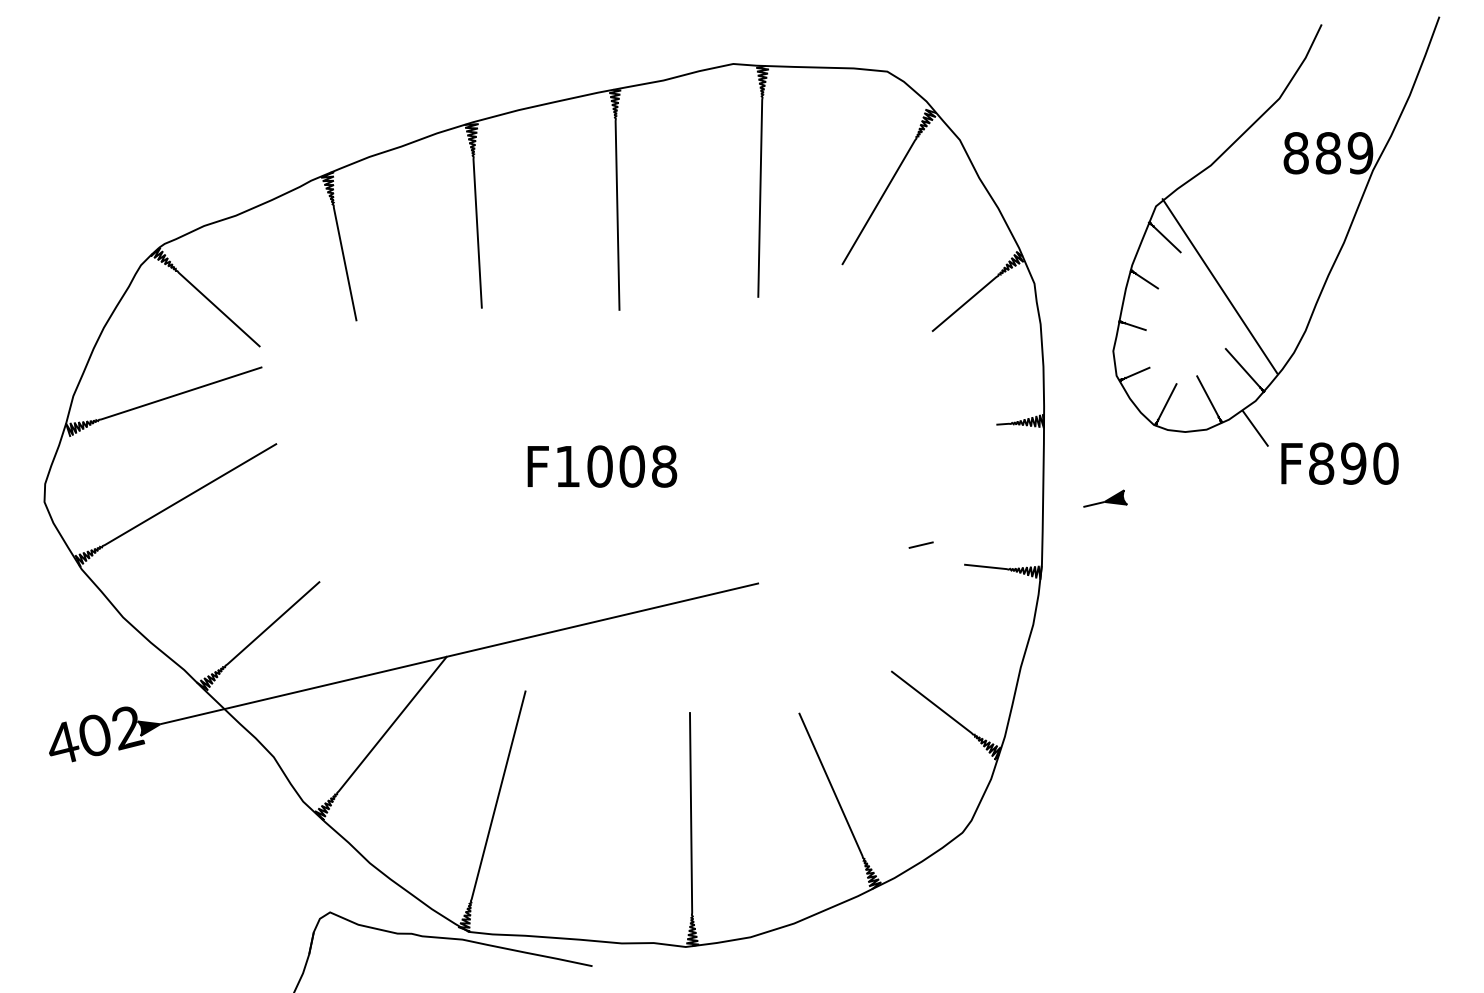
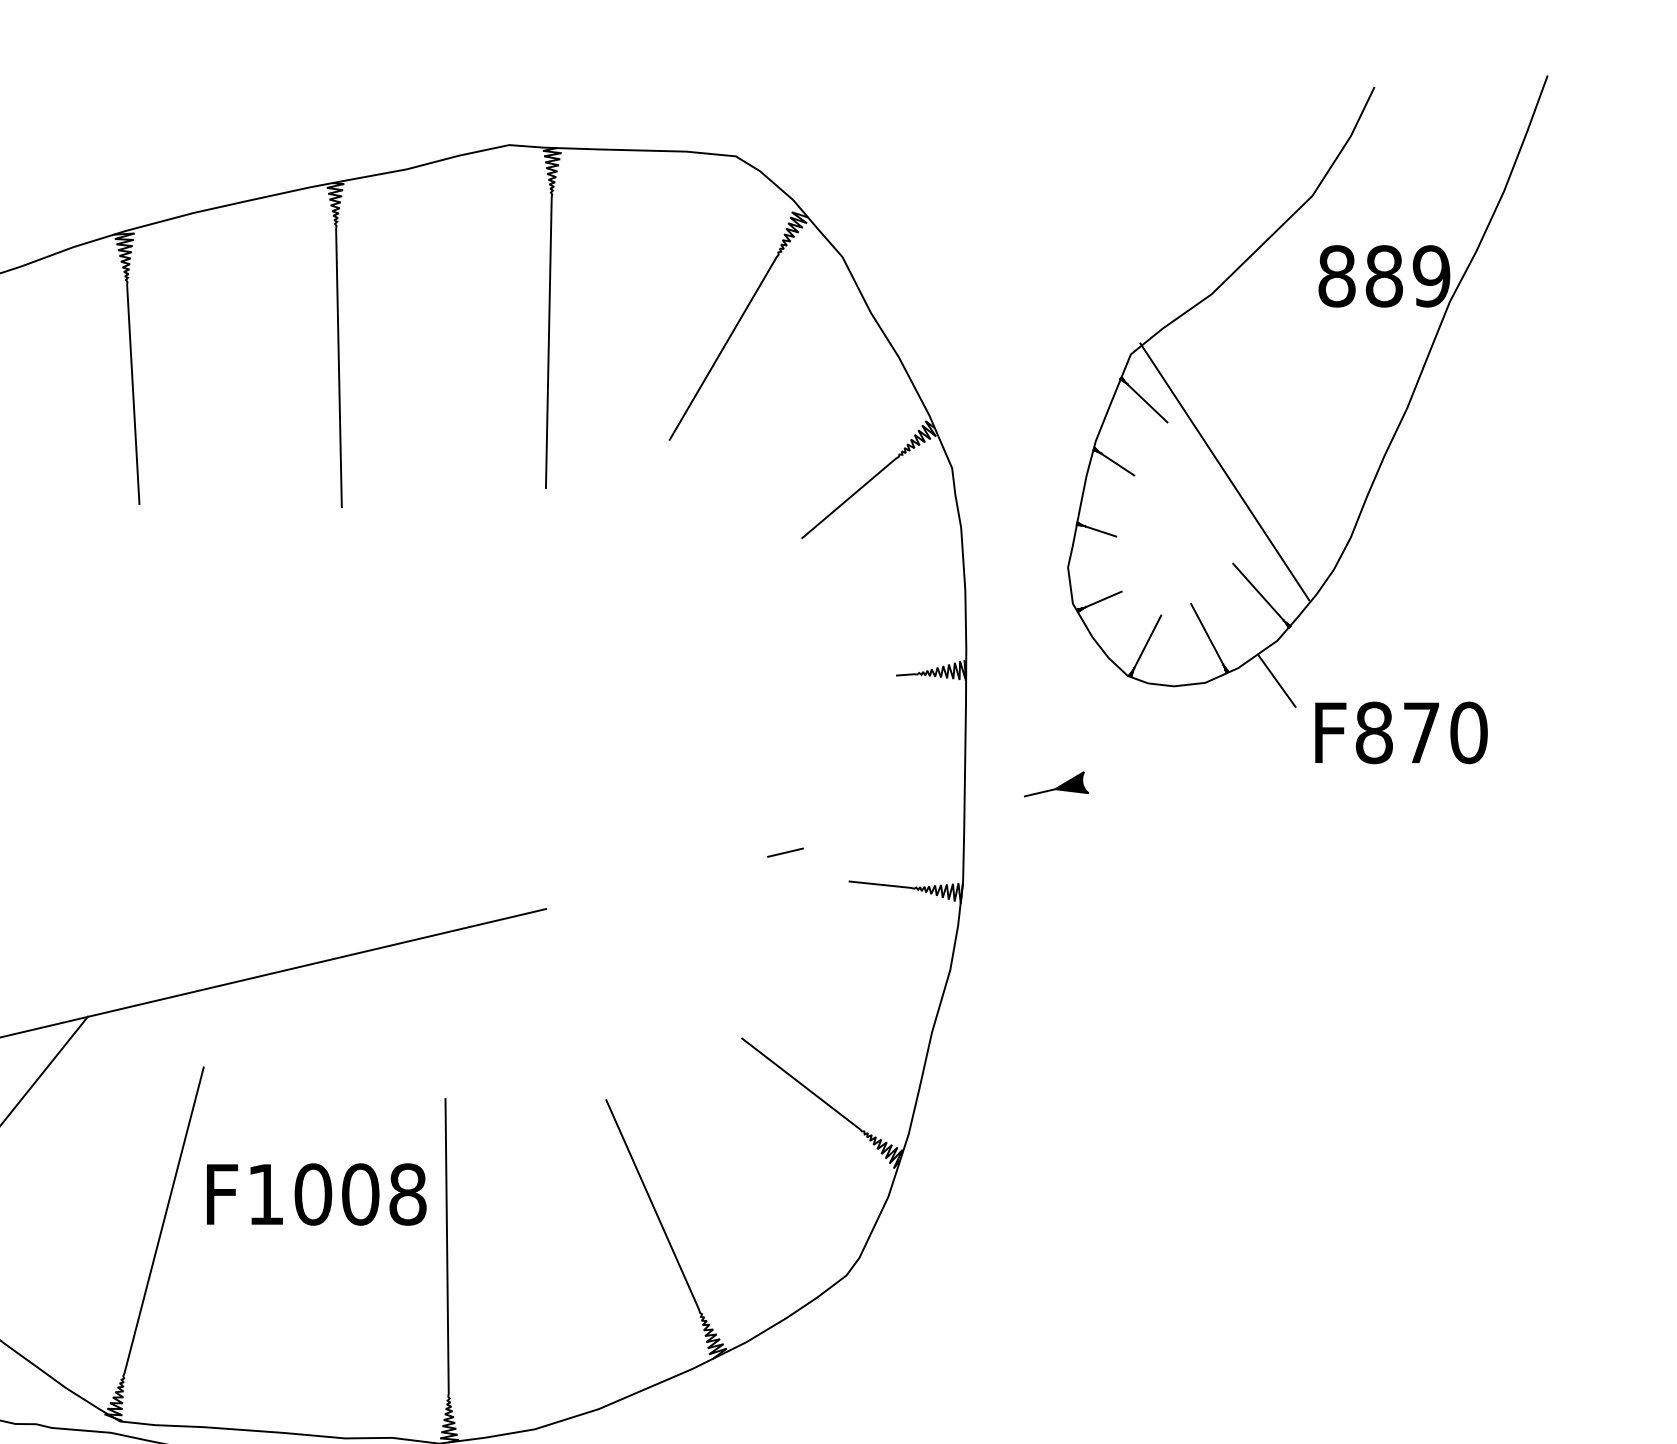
text: (1353, 463) -> (1421, 732), F890 -> F870
text: (602, 466) -> (316, 1194), moved

